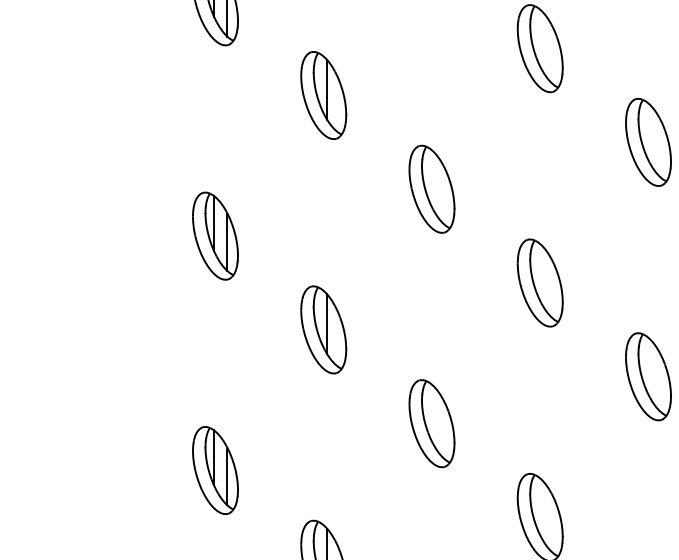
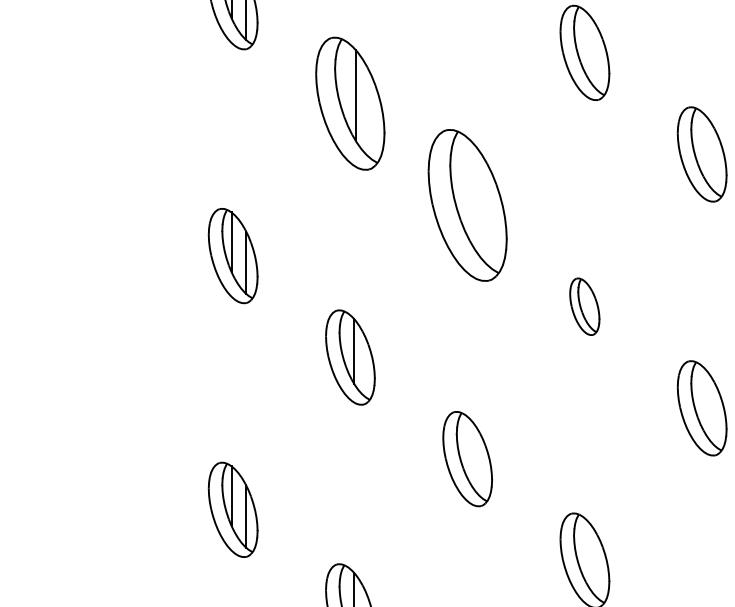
part: (323, 95) -> (350, 103), size x1.4
part: (431, 188) -> (467, 204), size x1.6
part: (539, 282) -> (584, 306), size x0.6

